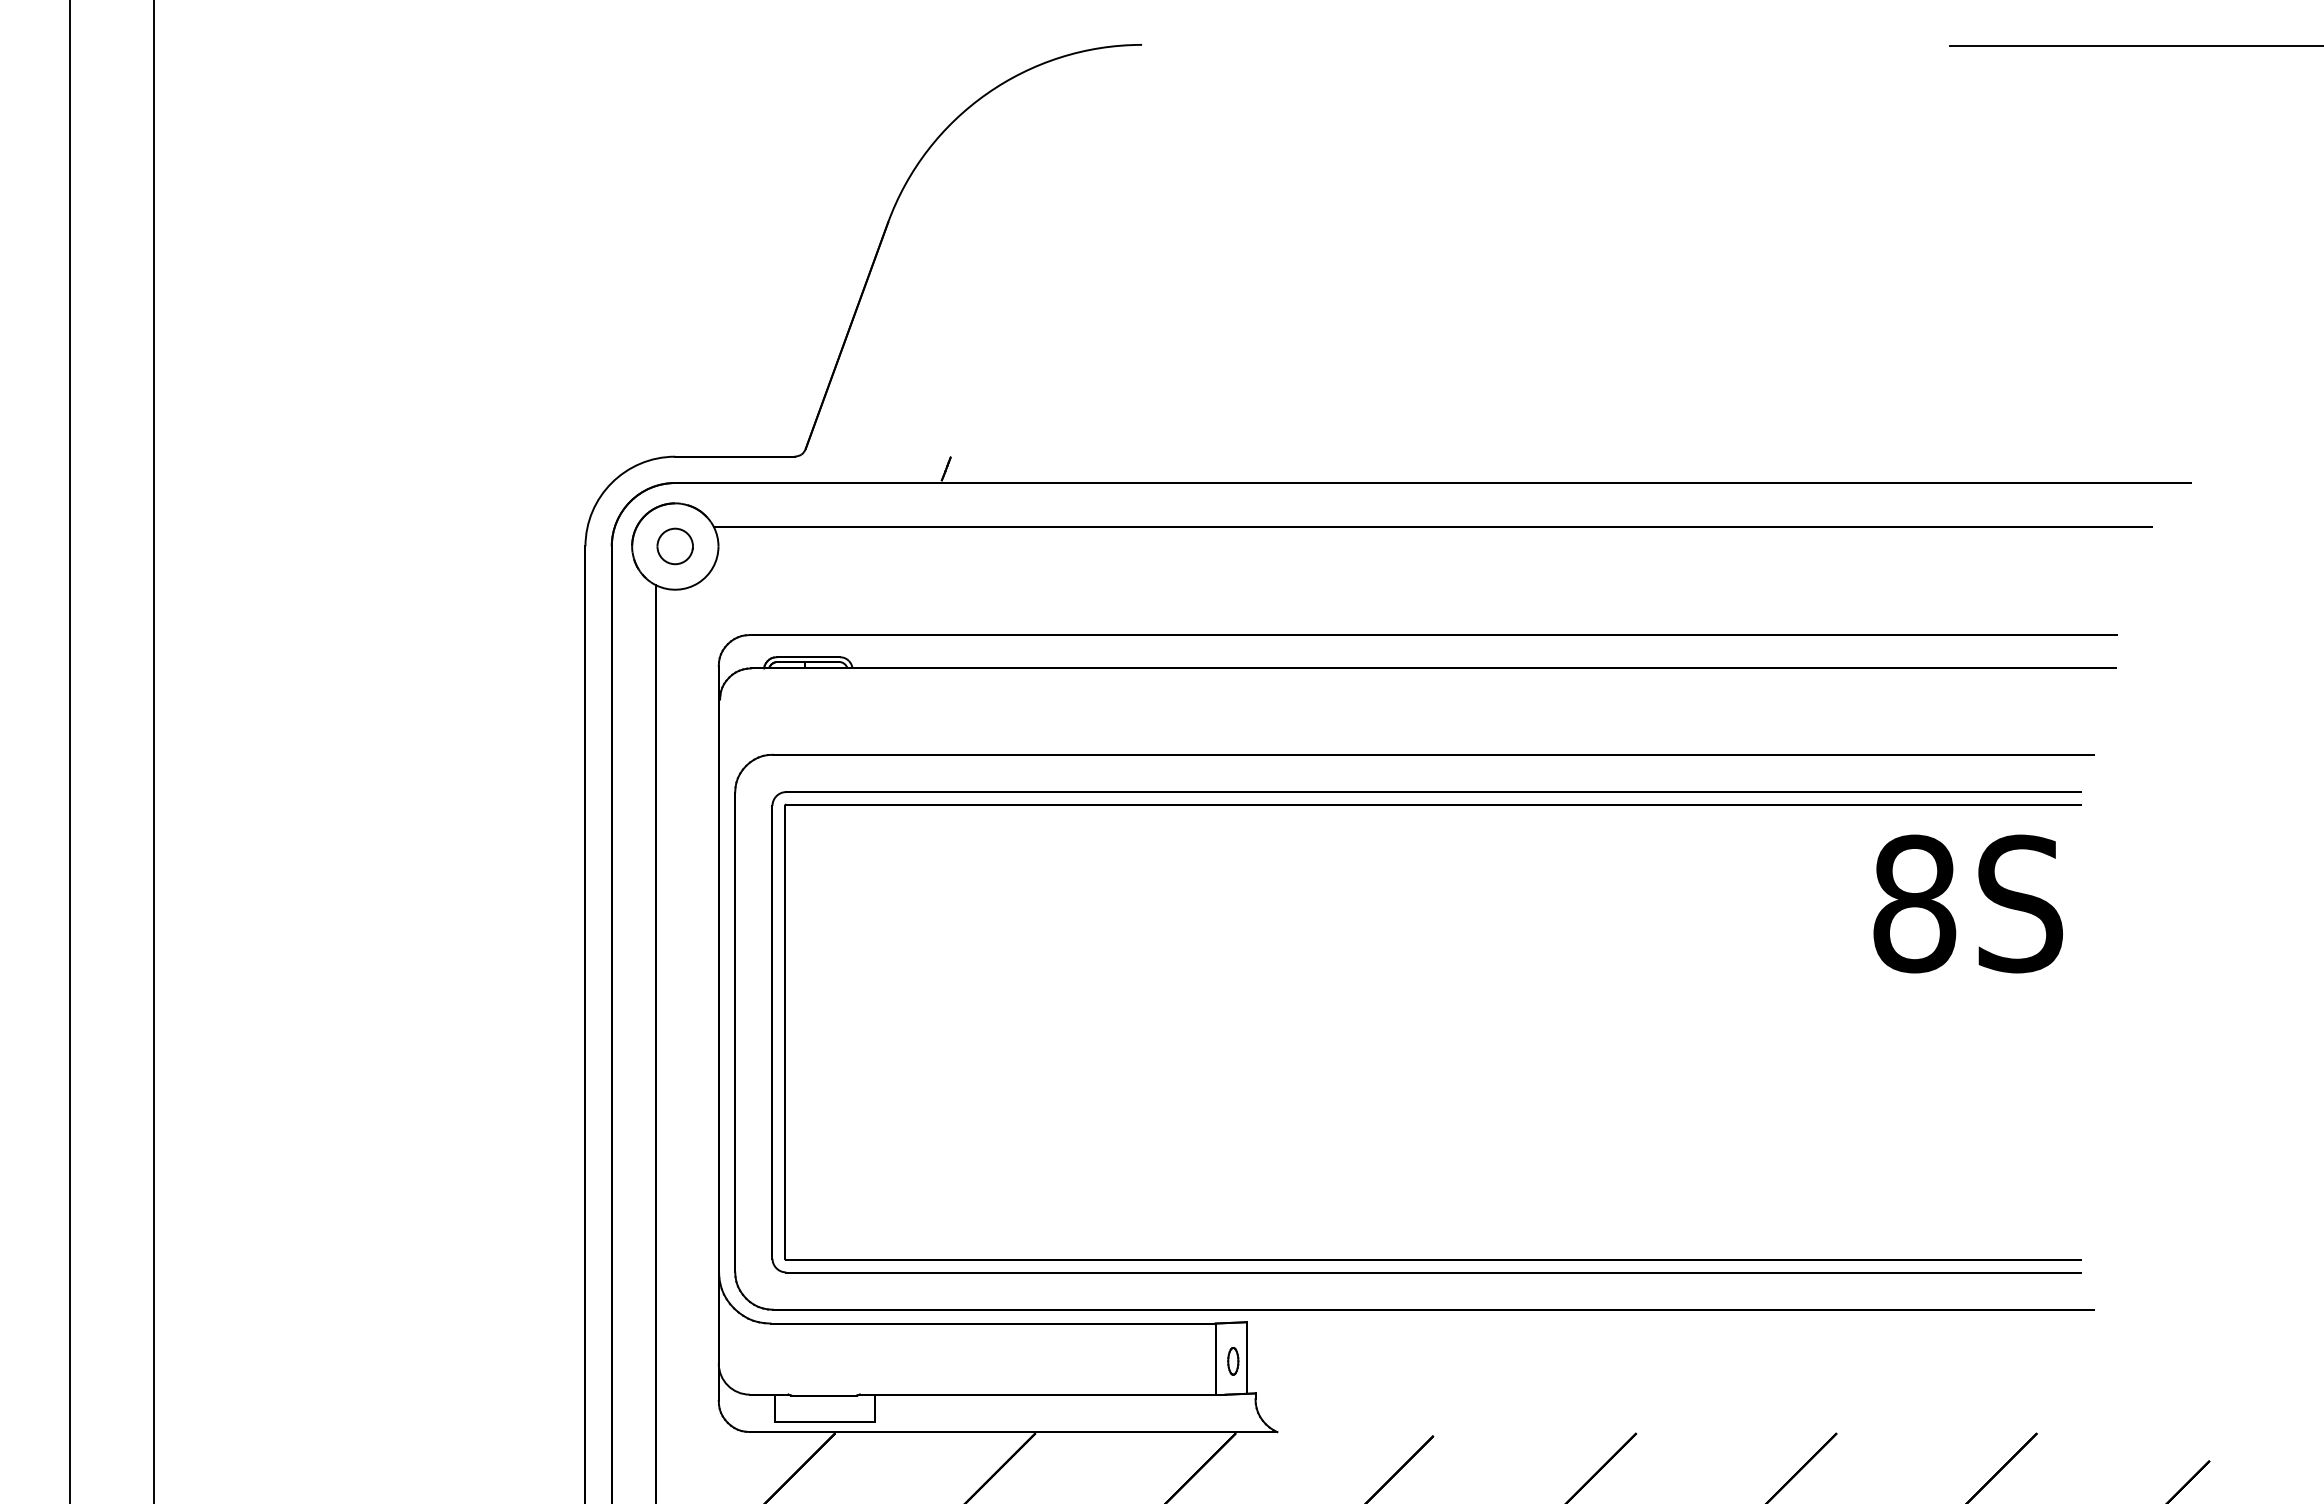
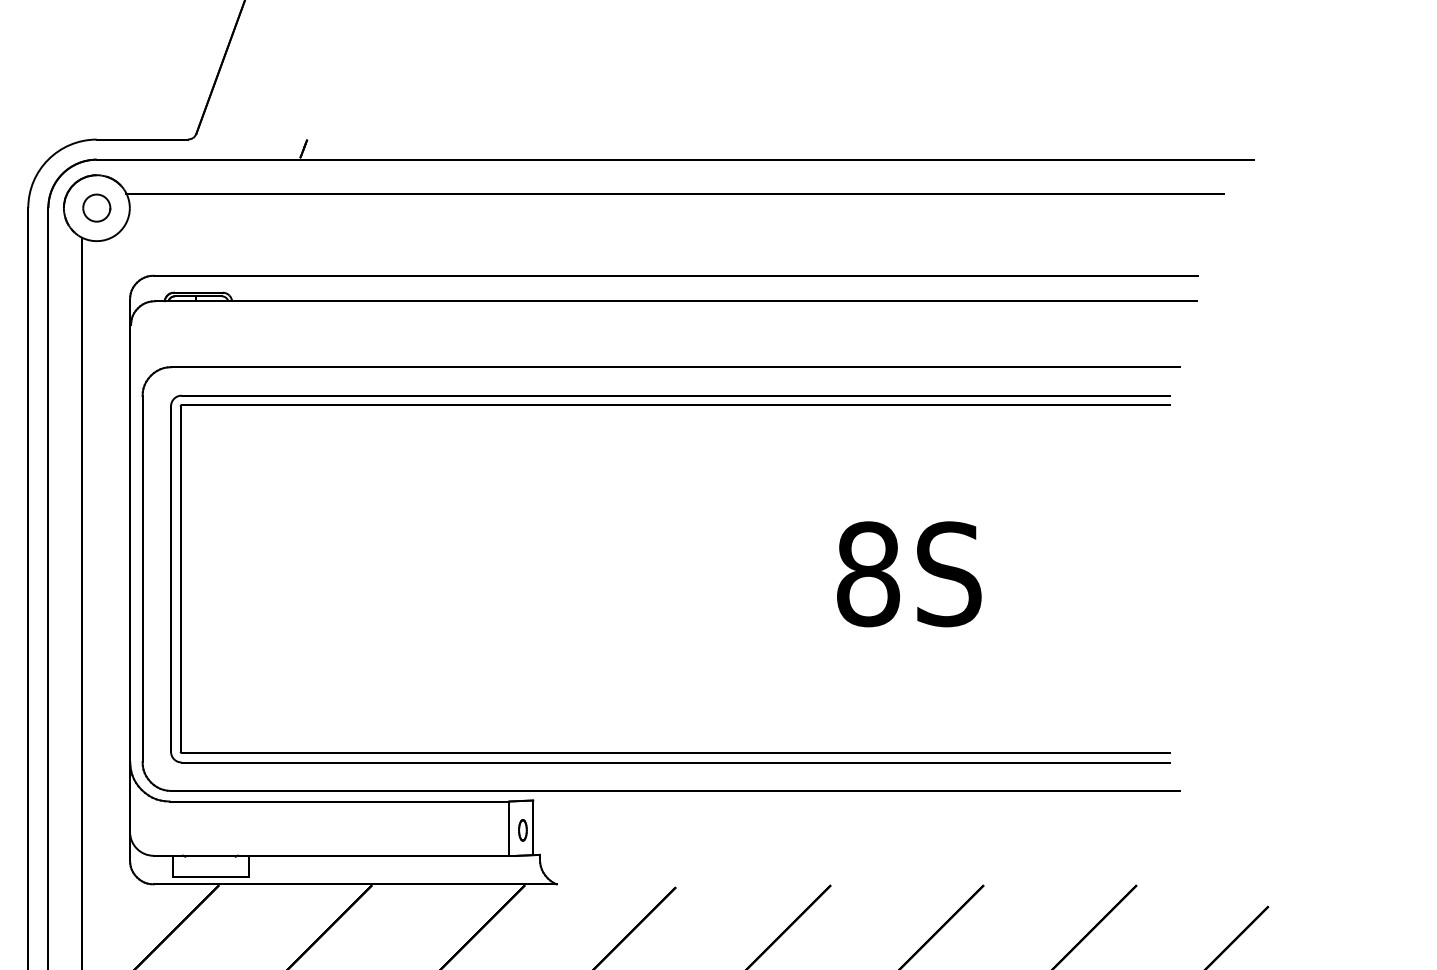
text: (1967, 903) -> (908, 573), moved

